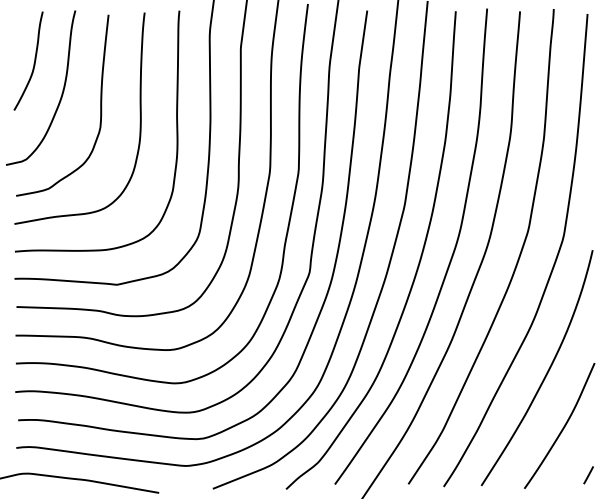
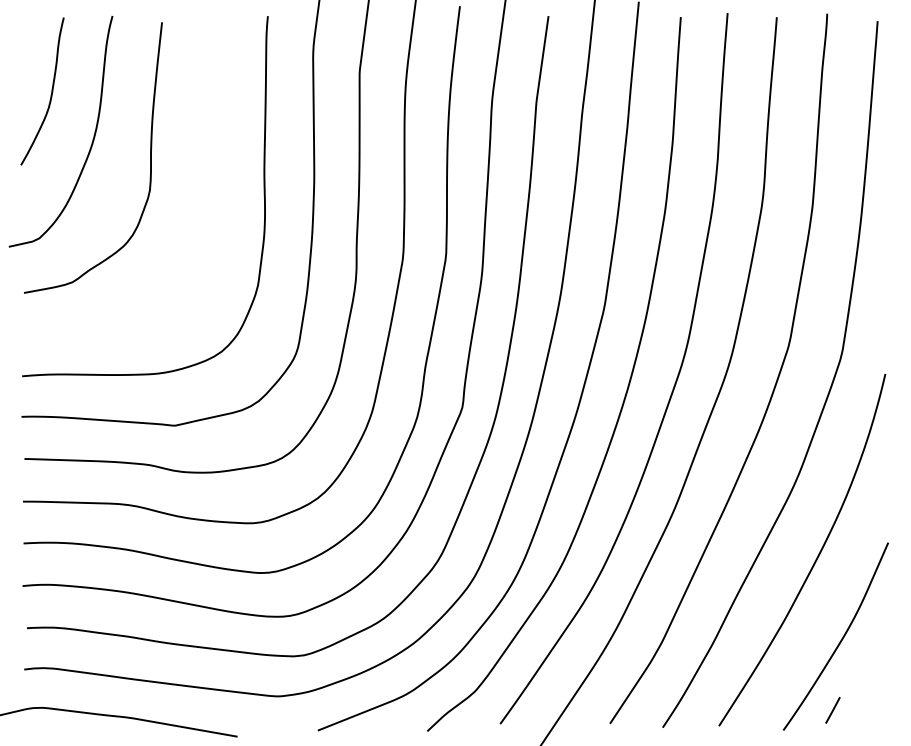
curve: (139, 114) -> (208, 171), removed
line: (588, 475) -> (832, 710), moved

